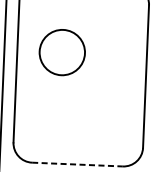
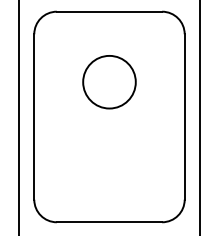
circle: (62, 52) -> (109, 82), moved
line: (77, 164) -> (109, 222), dashed -> solid

